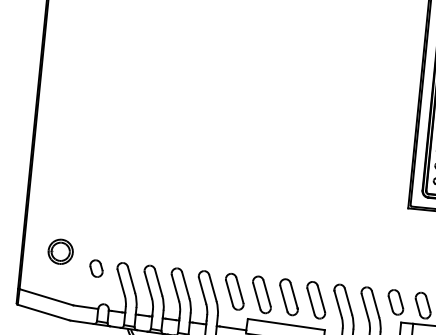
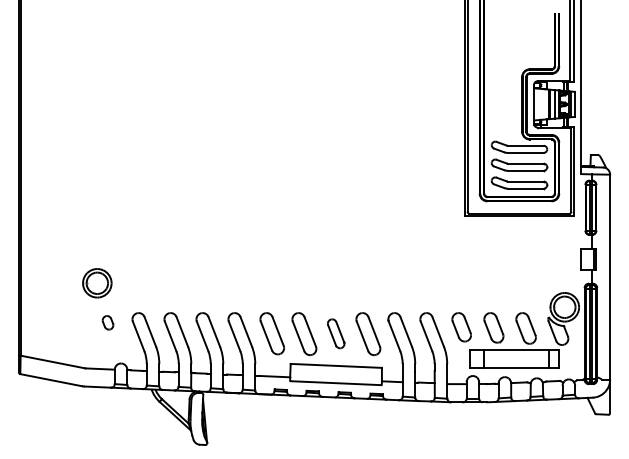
part: (60, 252) -> (97, 283), moved
part: (96, 268) -> (107, 322), size x0.7
part: (288, 296) -> (335, 333), size x0.7

